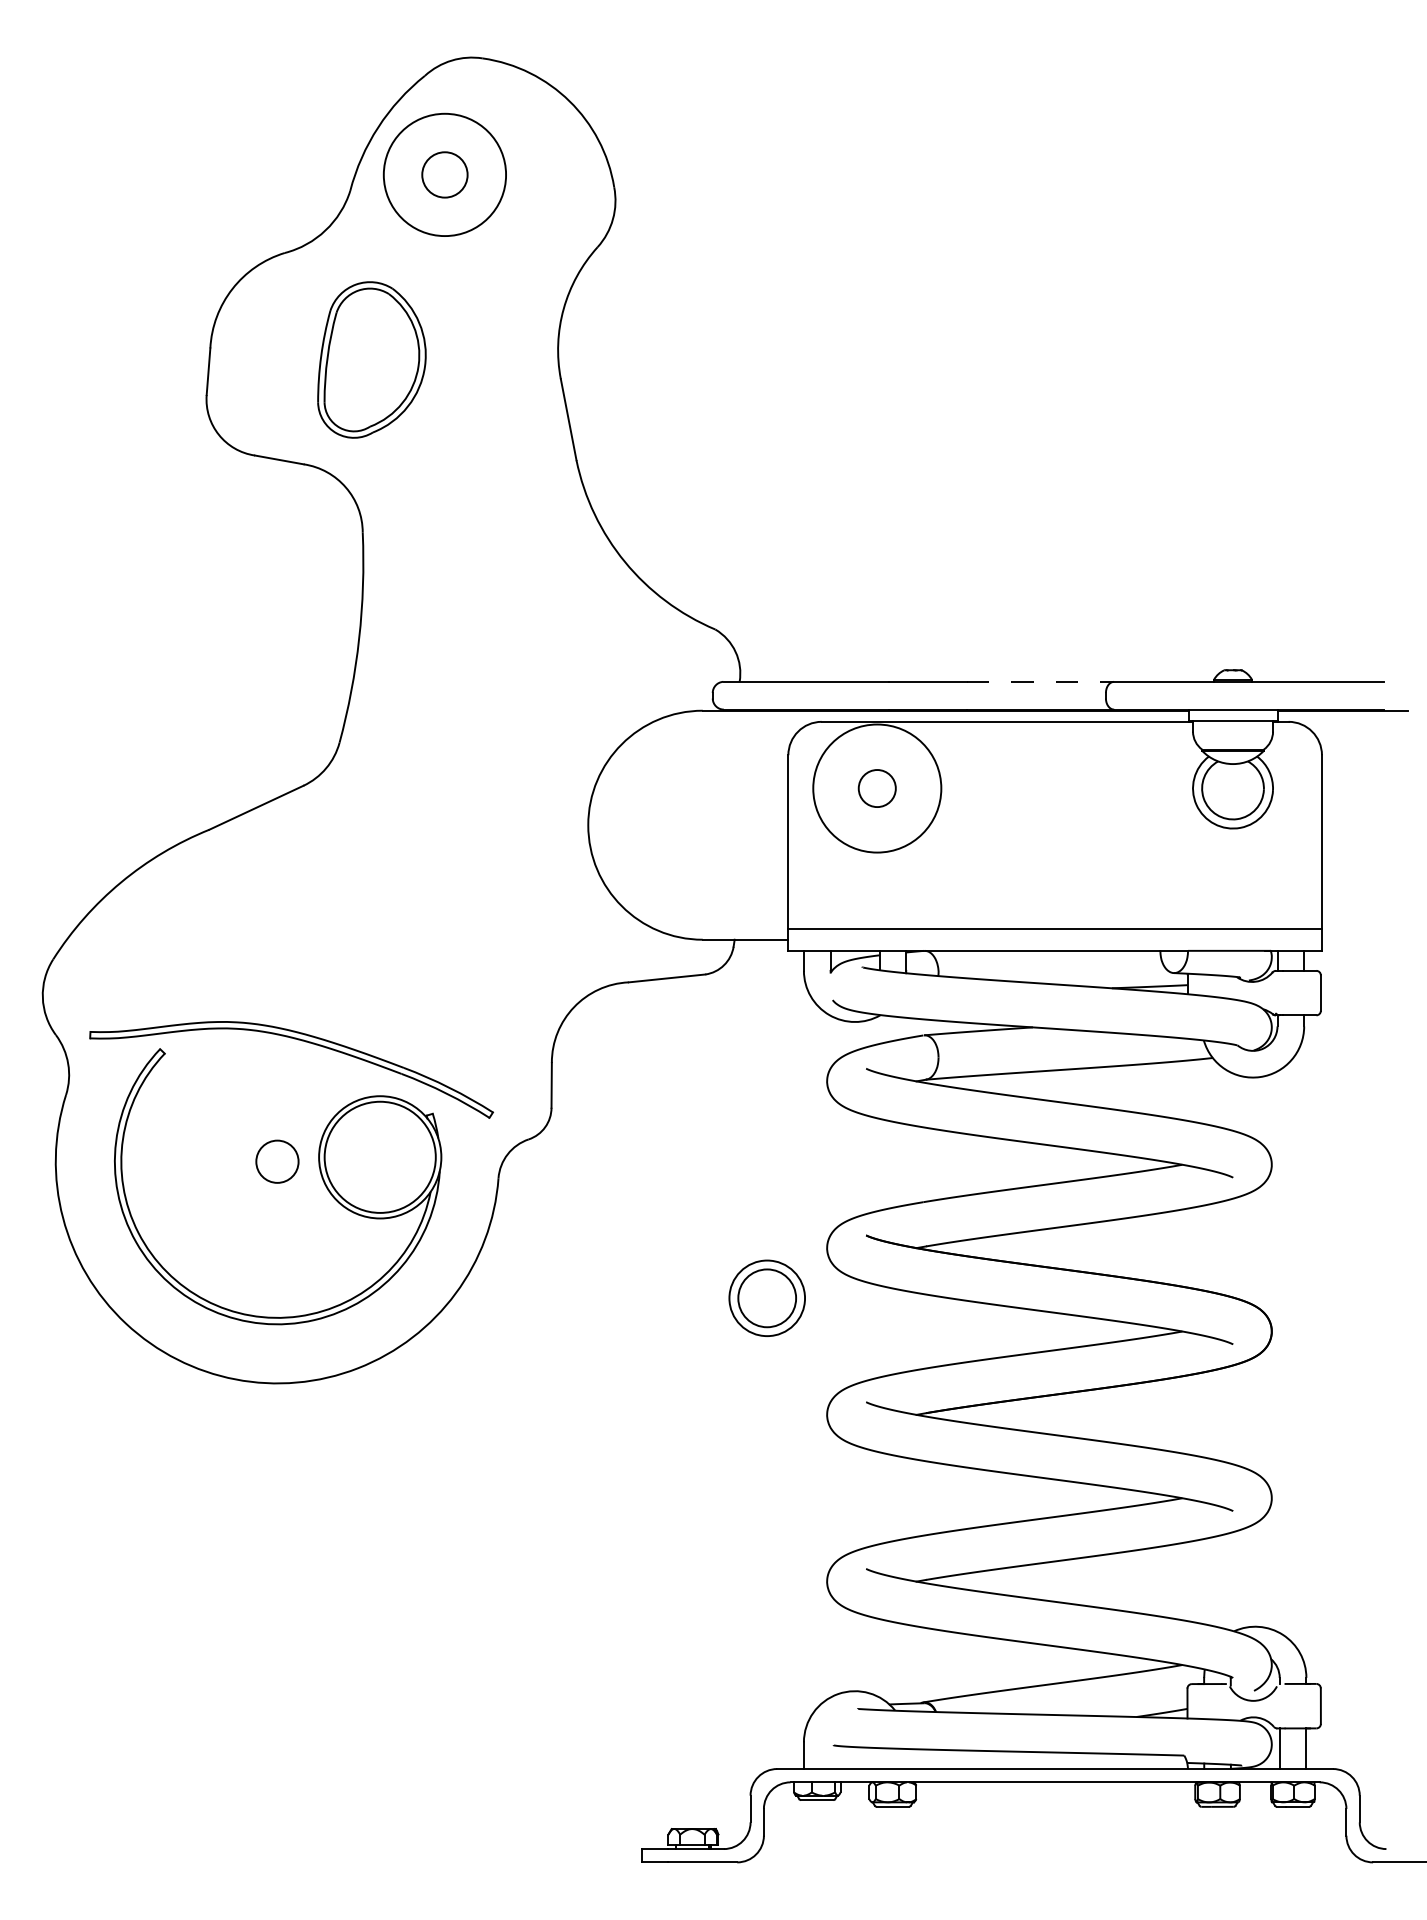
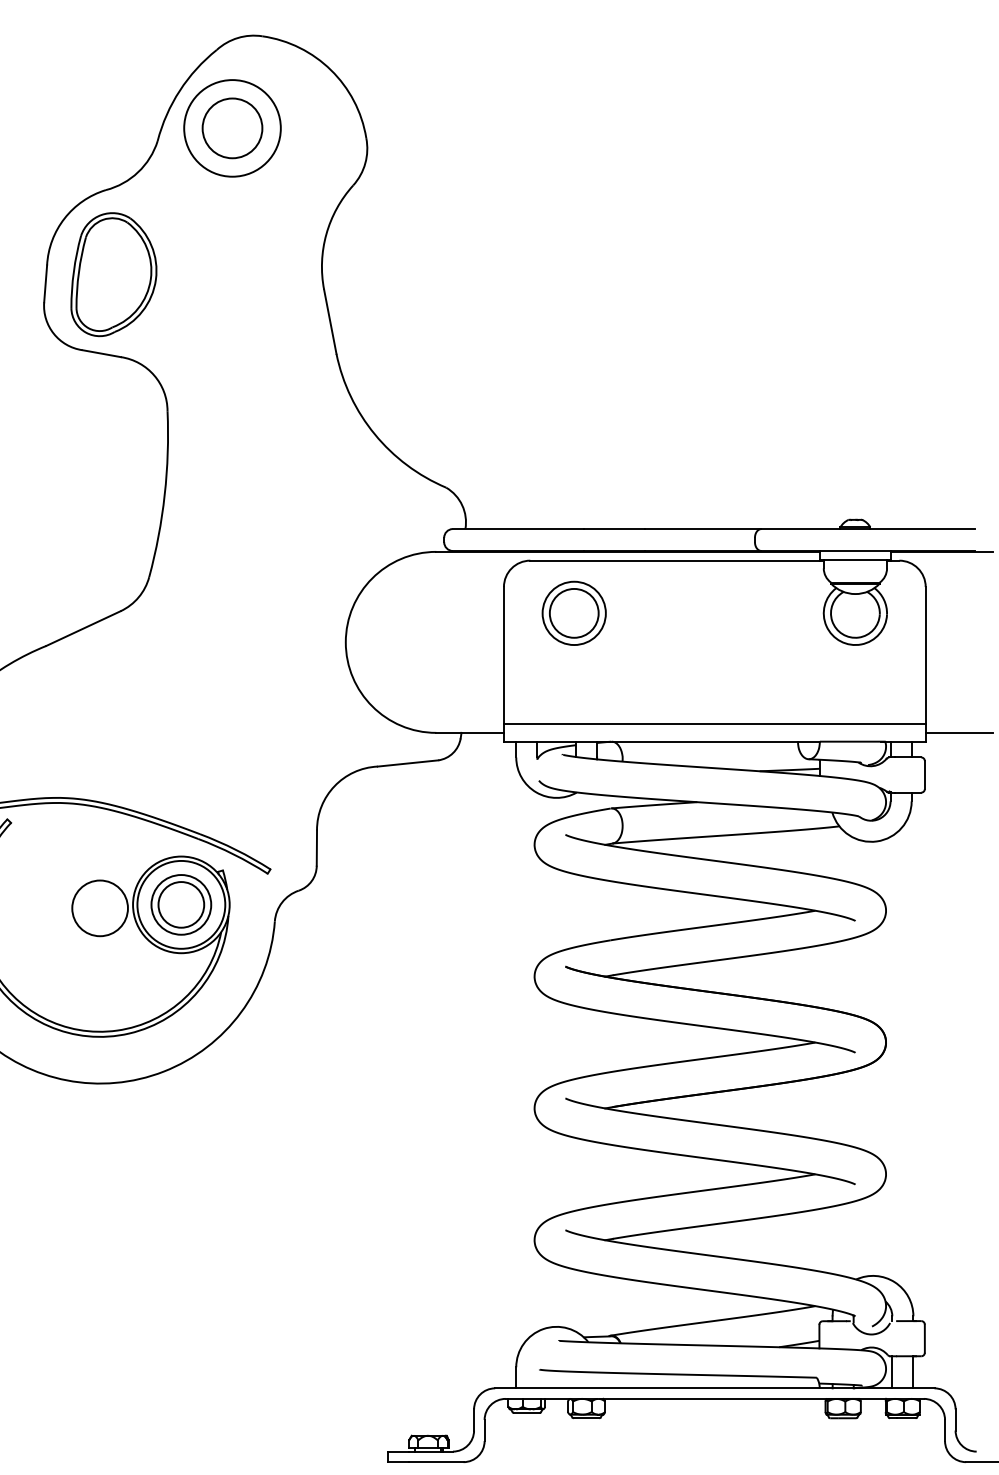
circle: (444, 174) -> (232, 128), size x1.67
part: (371, 359) -> (113, 274), moved
line: (1040, 681) -> (703, 528), dashed -> solid
circle: (877, 788) -> (574, 613), size x0.62
circle: (877, 788) -> (574, 613), size x1.67
line: (1364, 939) -> (959, 732), added
circle: (277, 1161) -> (100, 908), size x1.67
part: (766, 1297) -> (180, 904), moved

